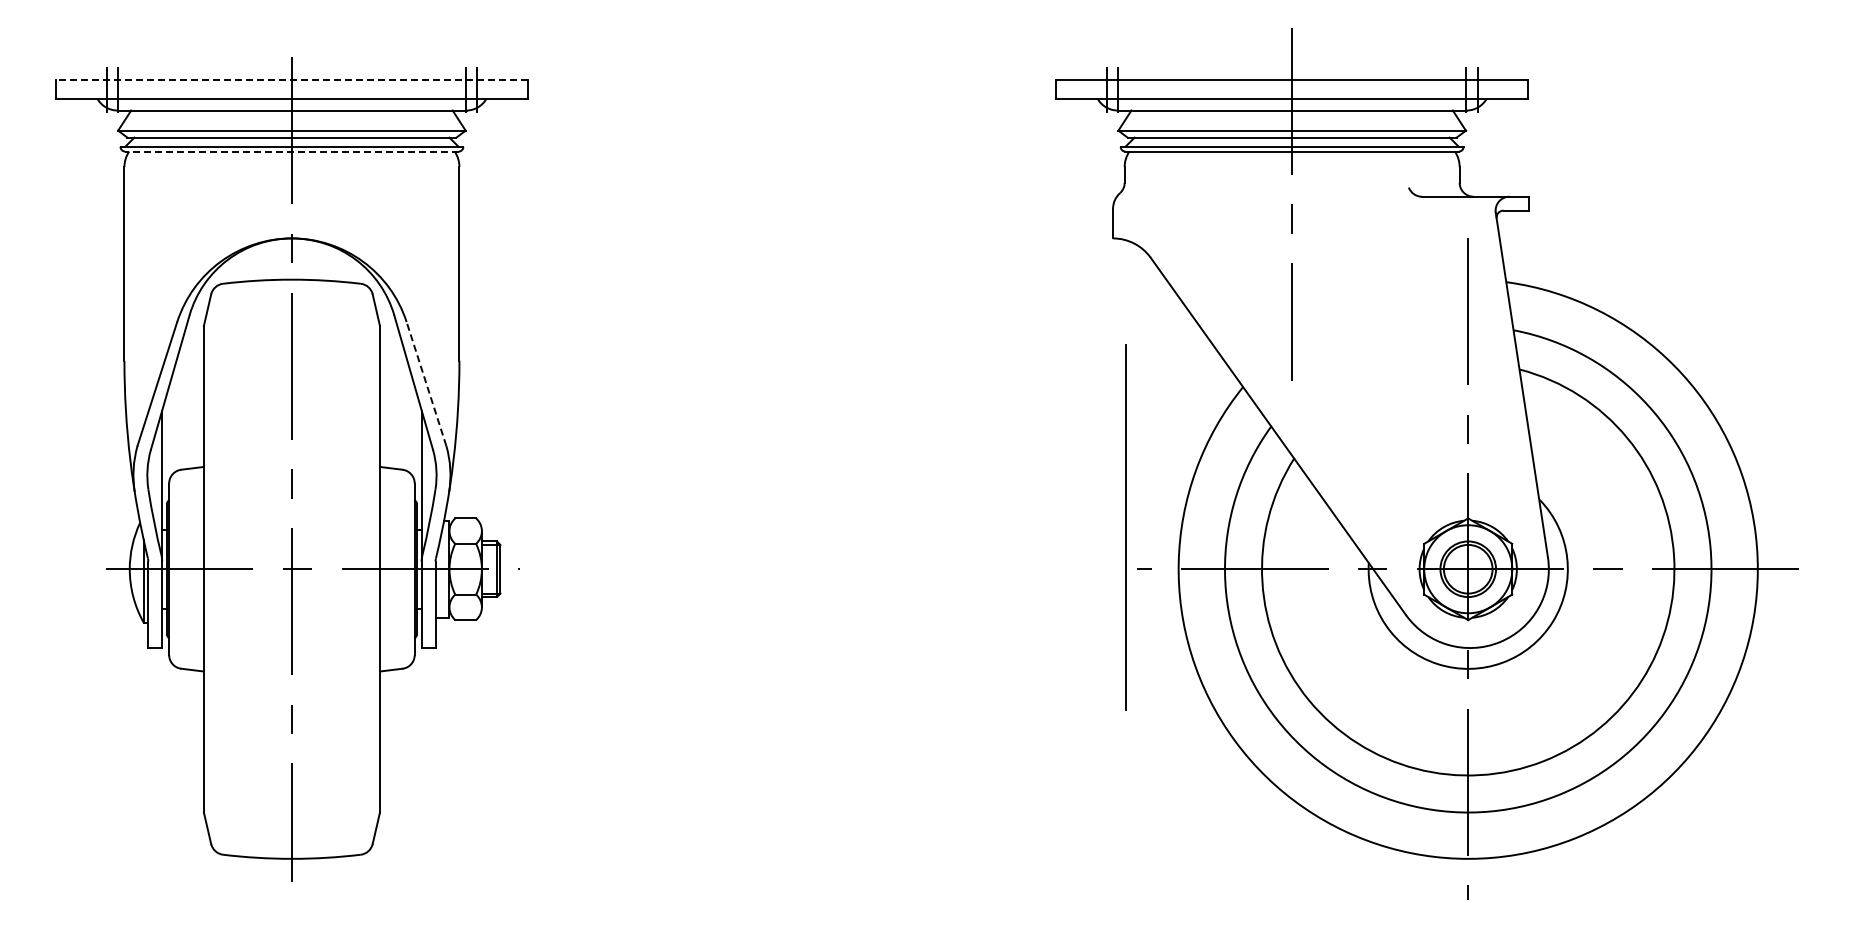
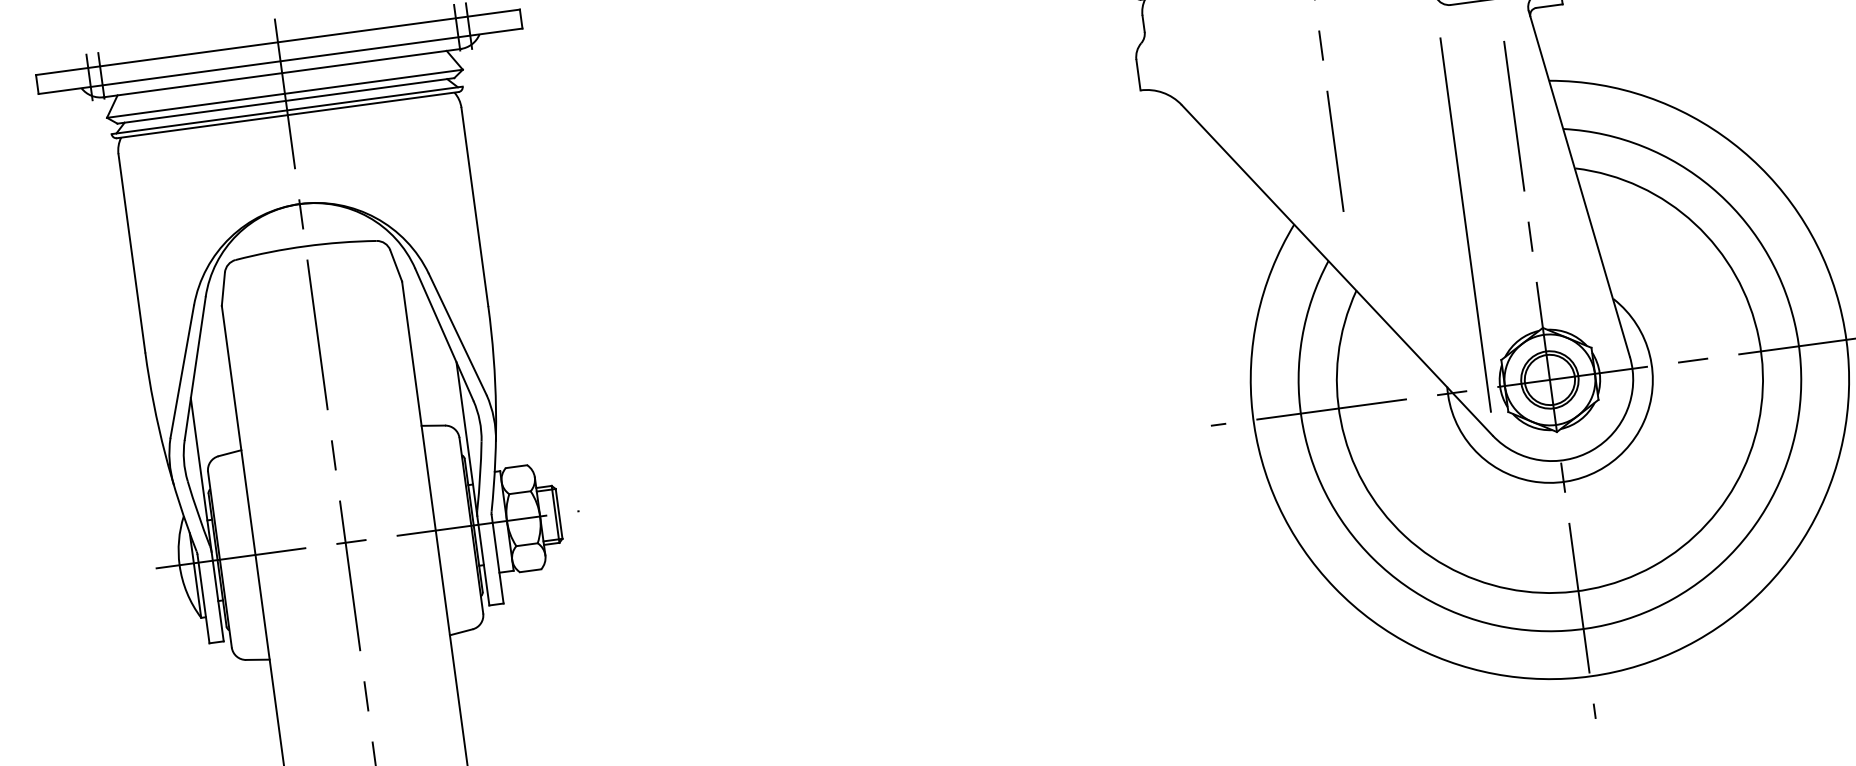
line: (291, 80) -> (277, 42), dashed -> solid
line: (291, 151) -> (287, 115), dashed -> solid
line: (426, 383) -> (457, 333), dashed -> solid
line: (1125, 527) -> (1465, 224), moved

